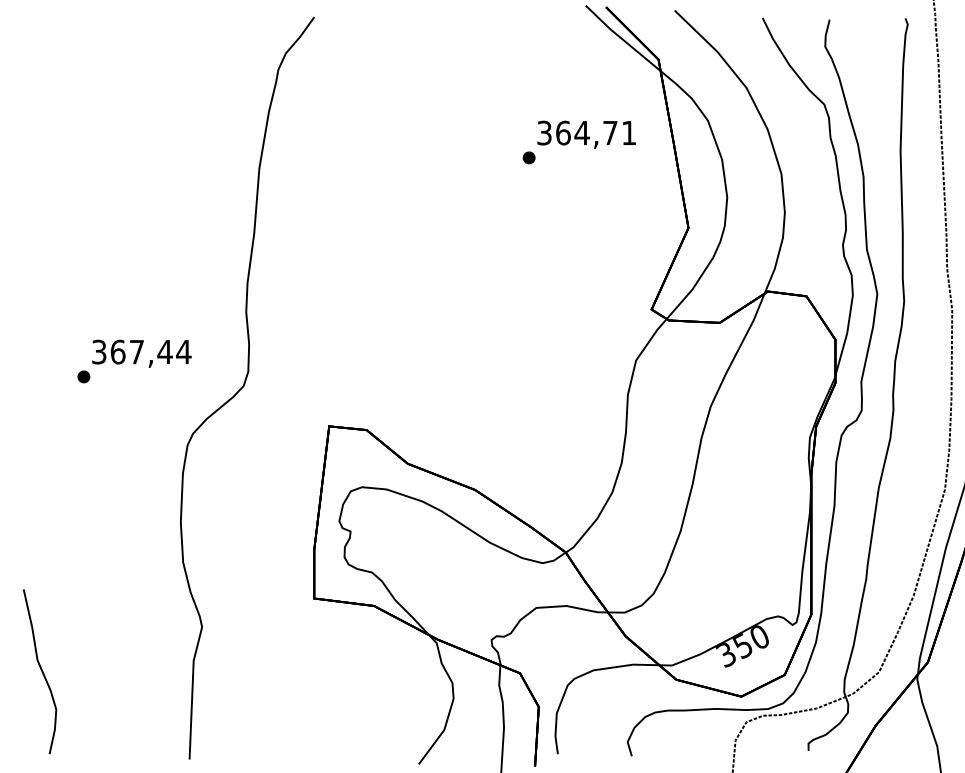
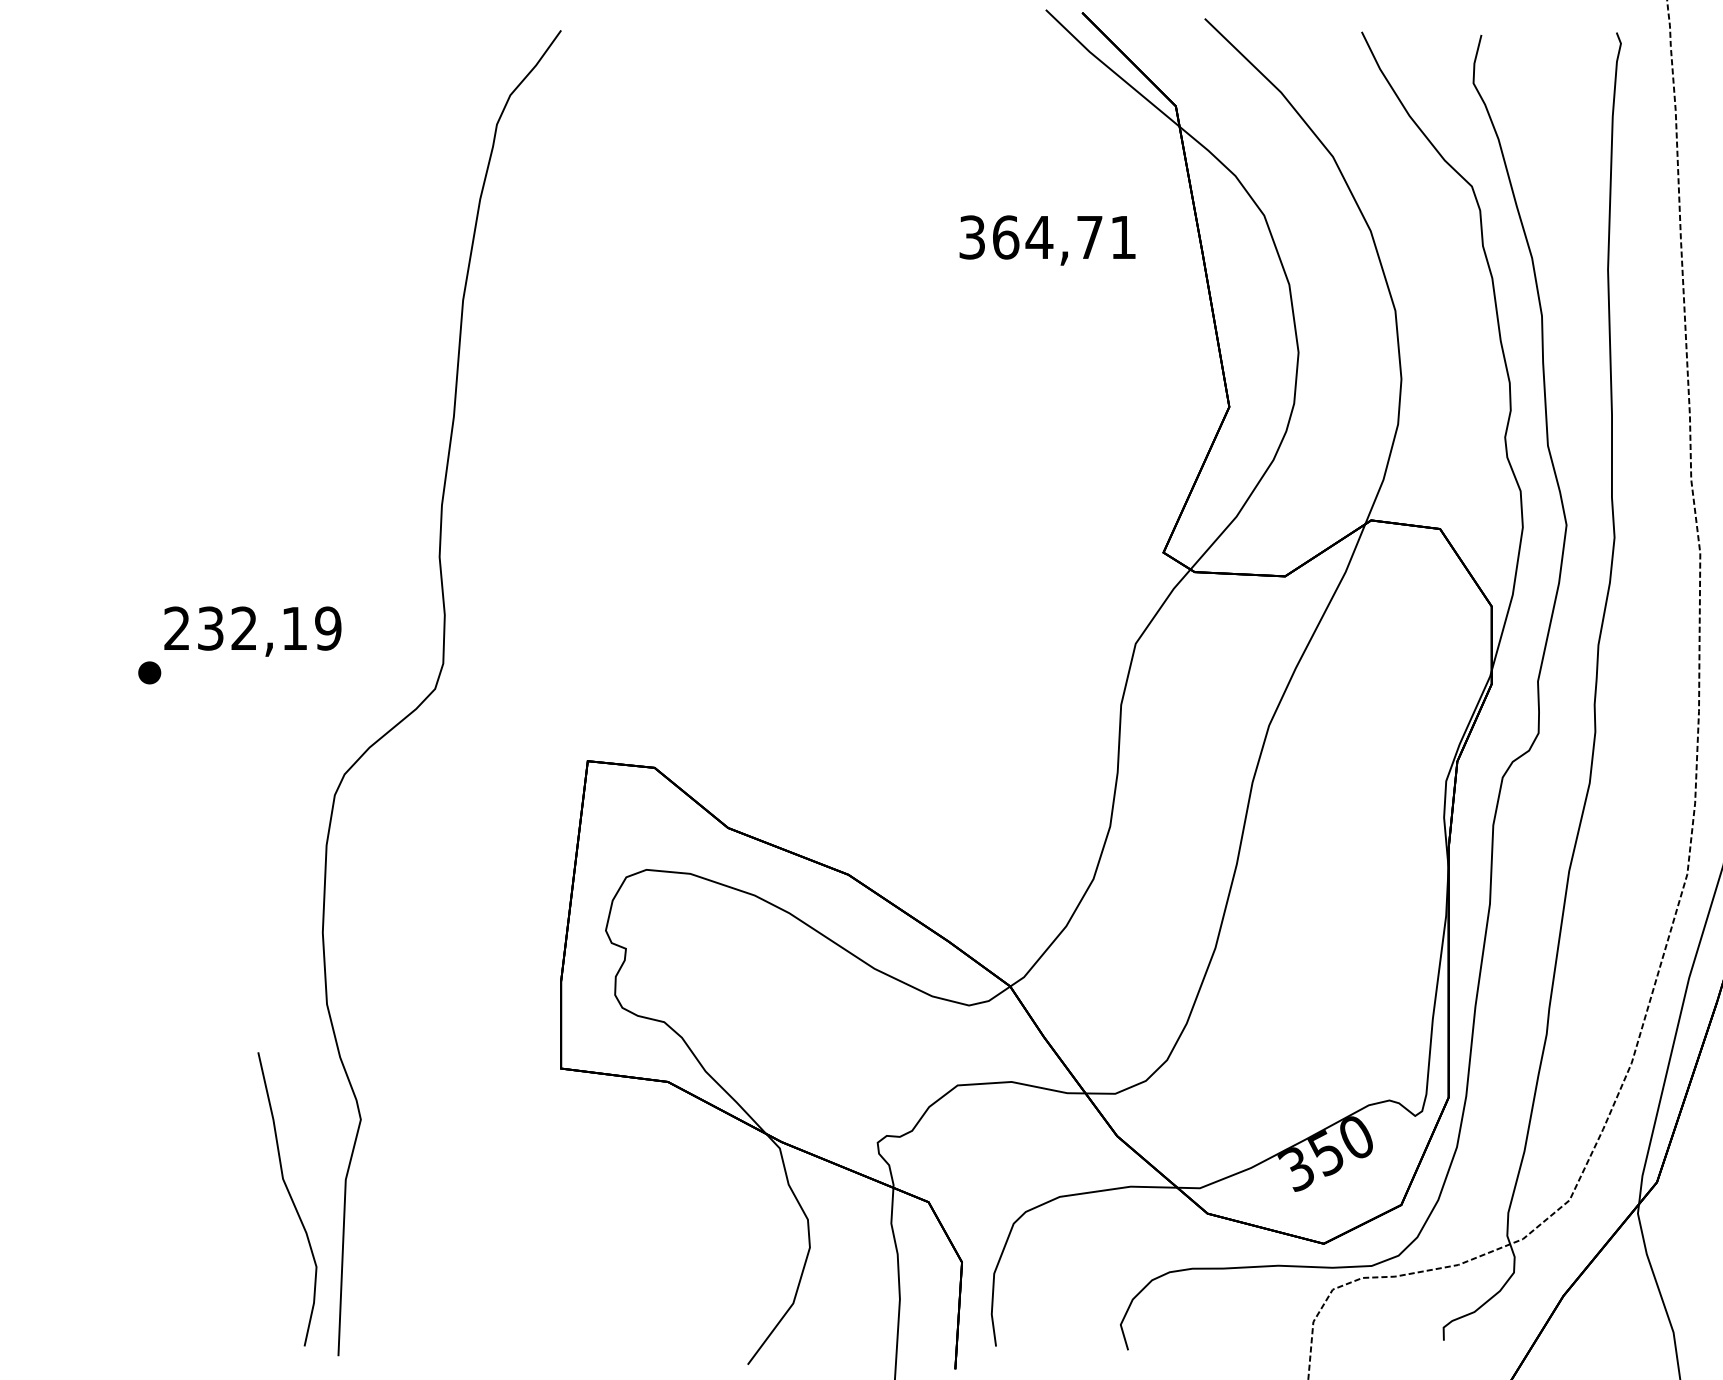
part: (528, 157) -> (943, 281), removed
text: (141, 351) -> (252, 627), 367,44 -> 232,19
curve: (41, 671) -> (290, 1198), moved

